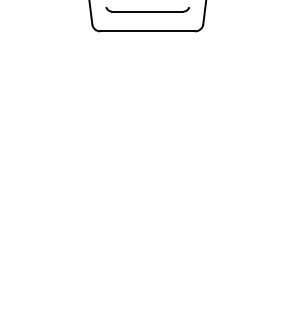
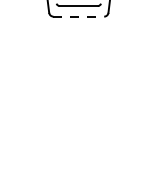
line: (149, 31) -> (79, 16), solid -> dashed

